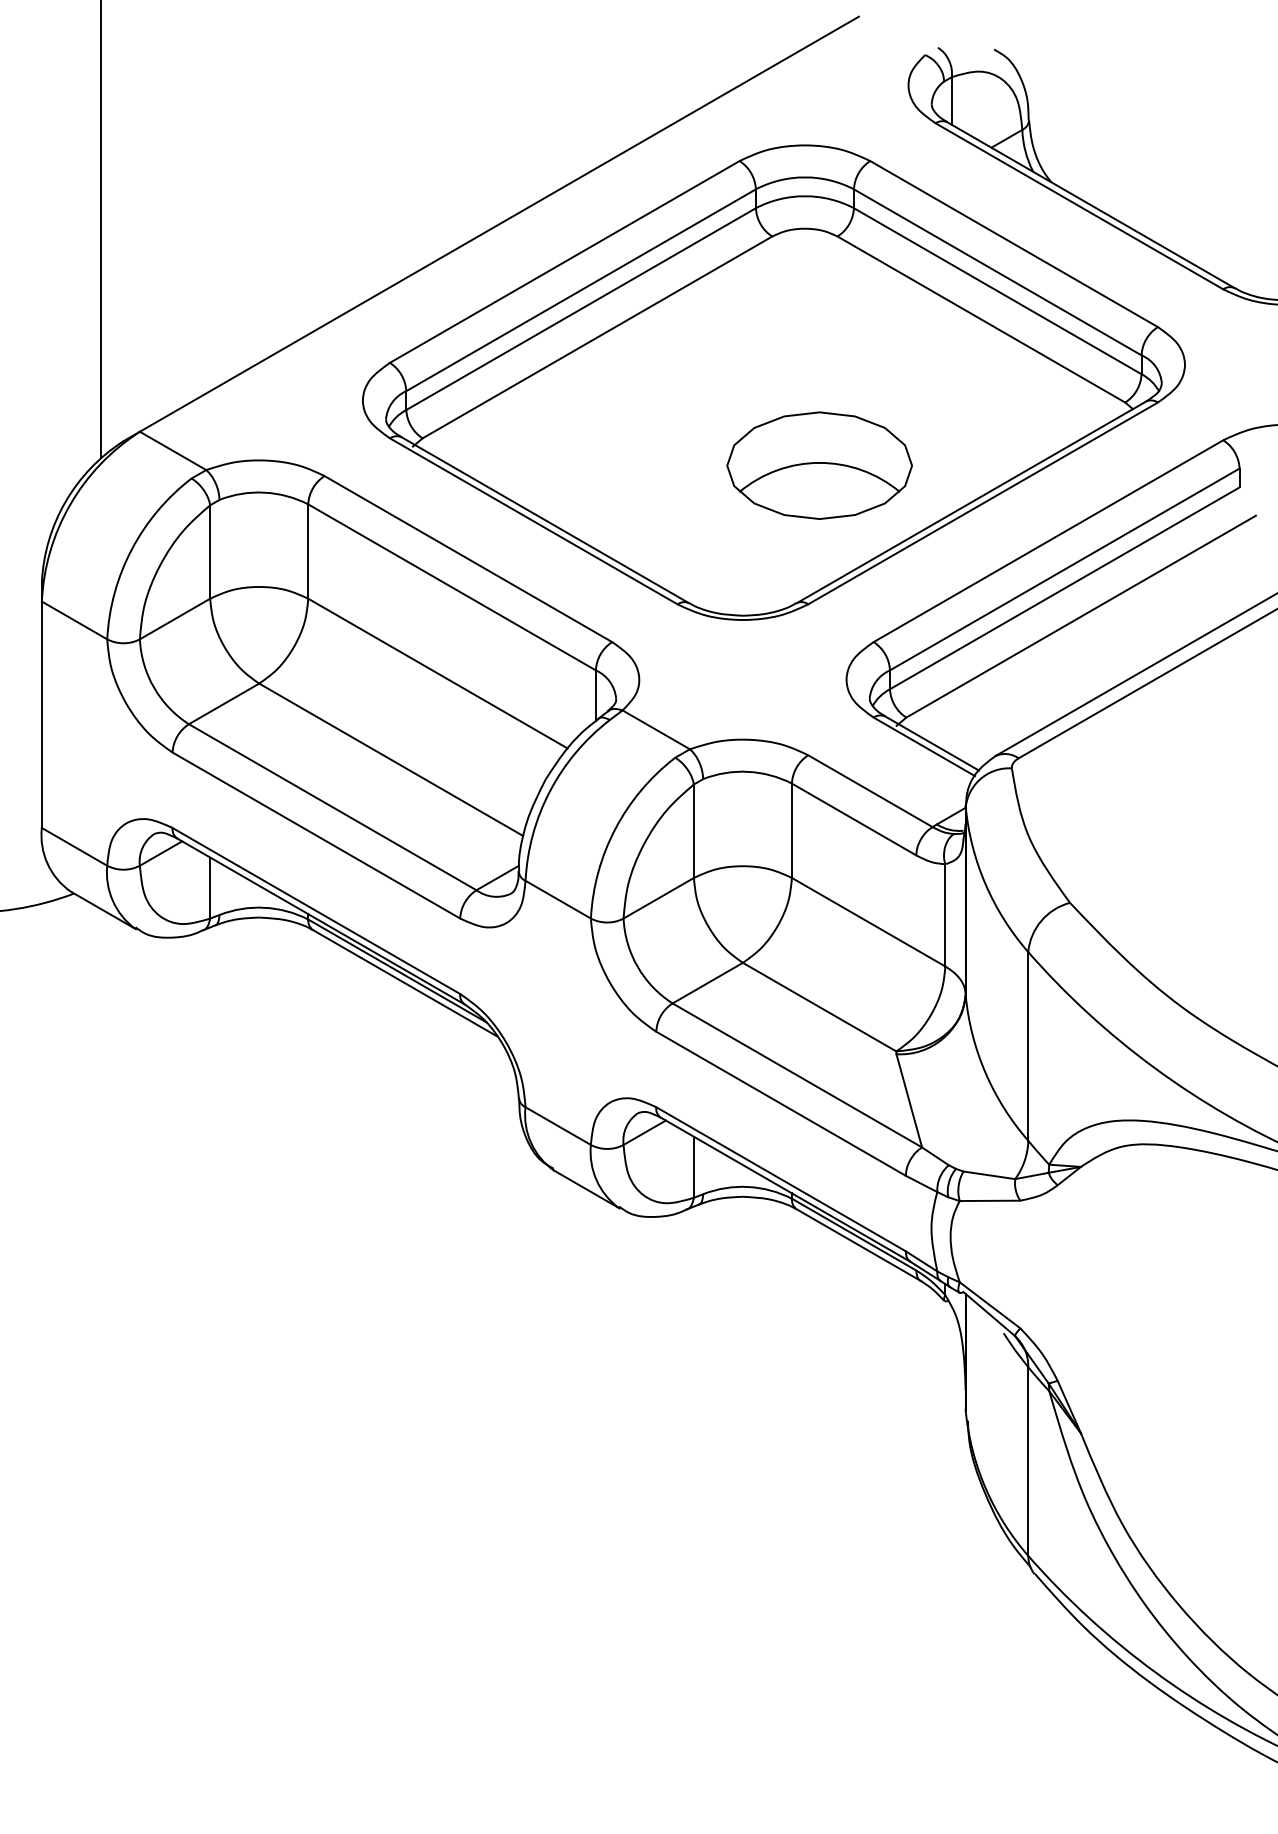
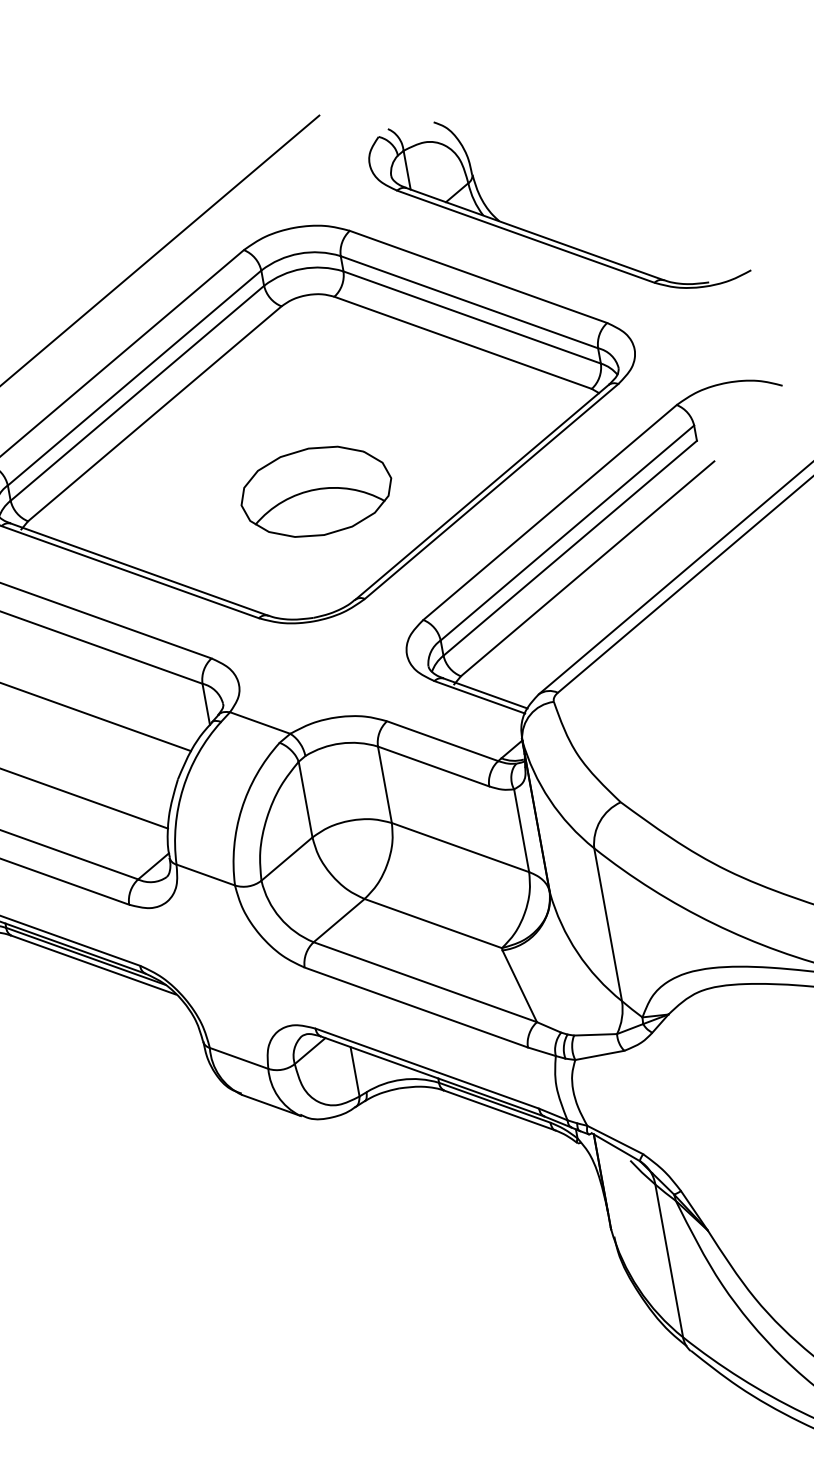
part: (819, 465) -> (316, 491), moved

